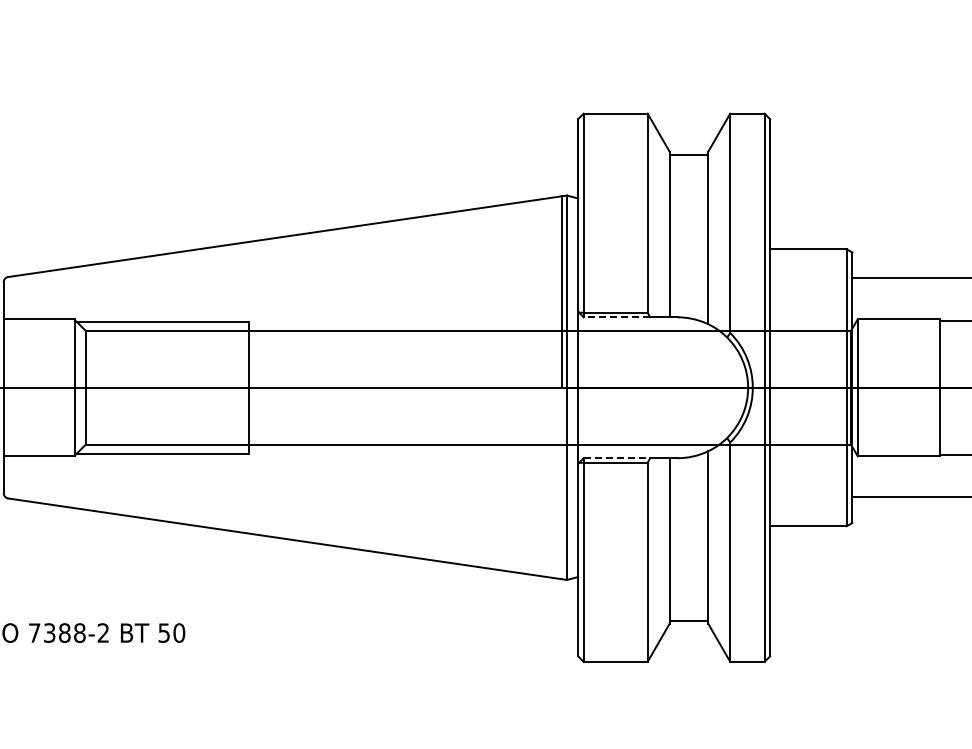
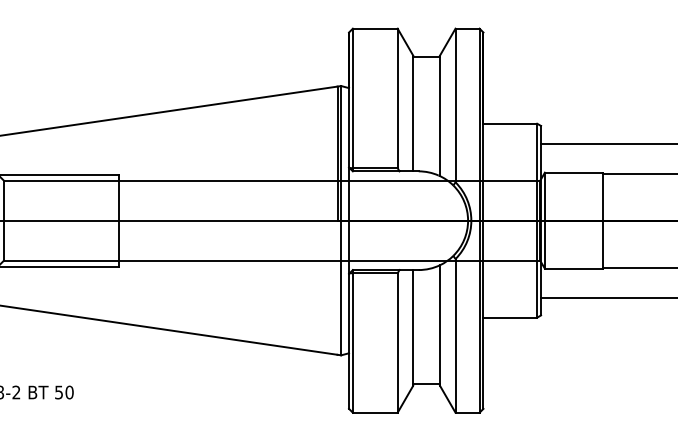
line: (616, 317) -> (375, 171), dashed -> solid
line: (617, 458) -> (376, 270), dashed -> solid

